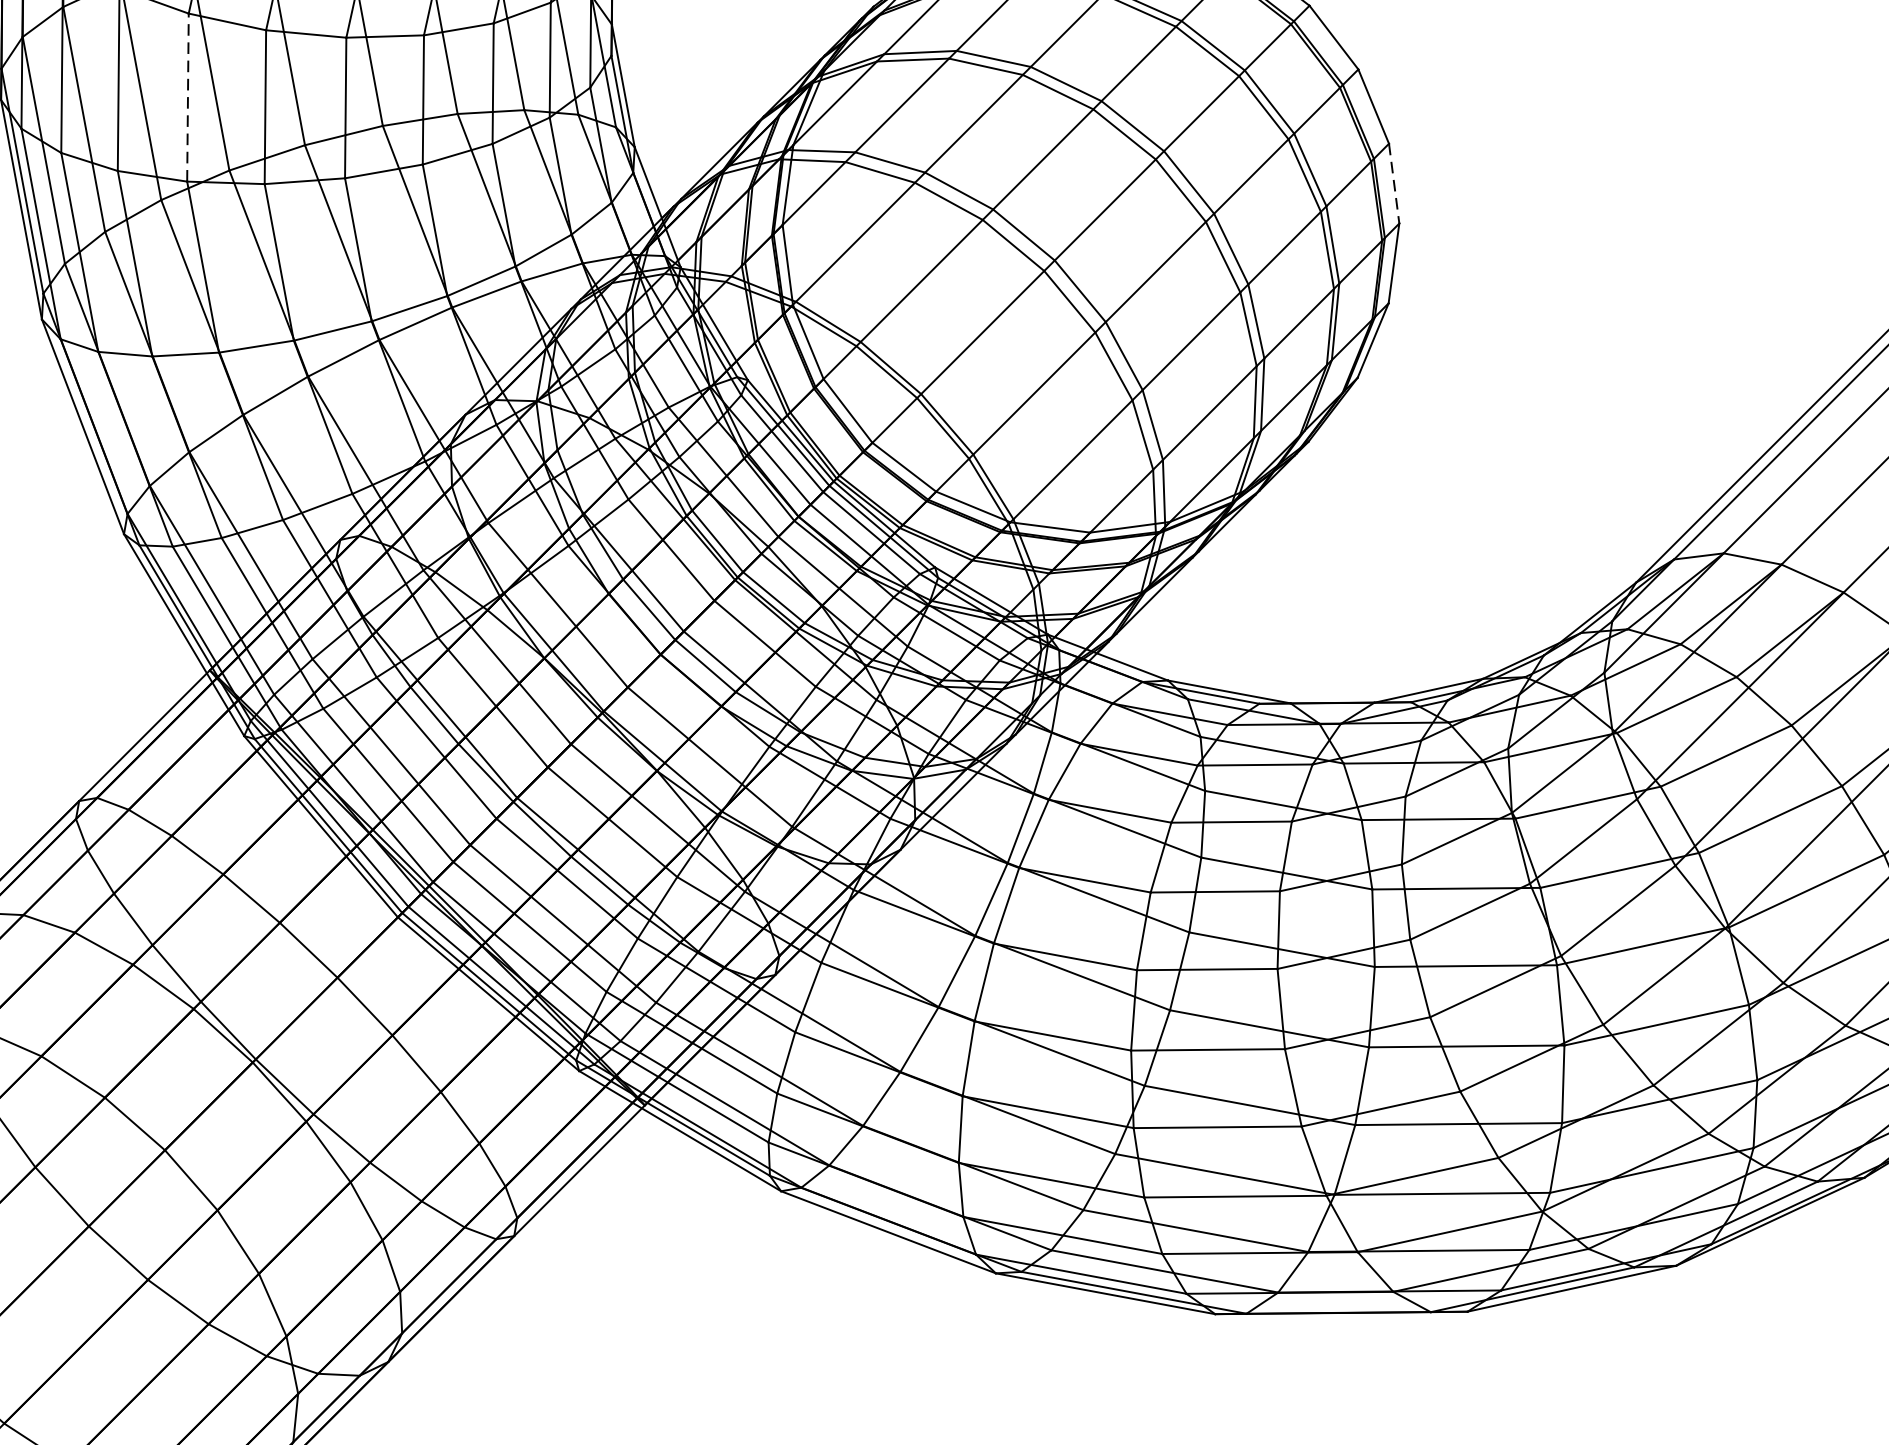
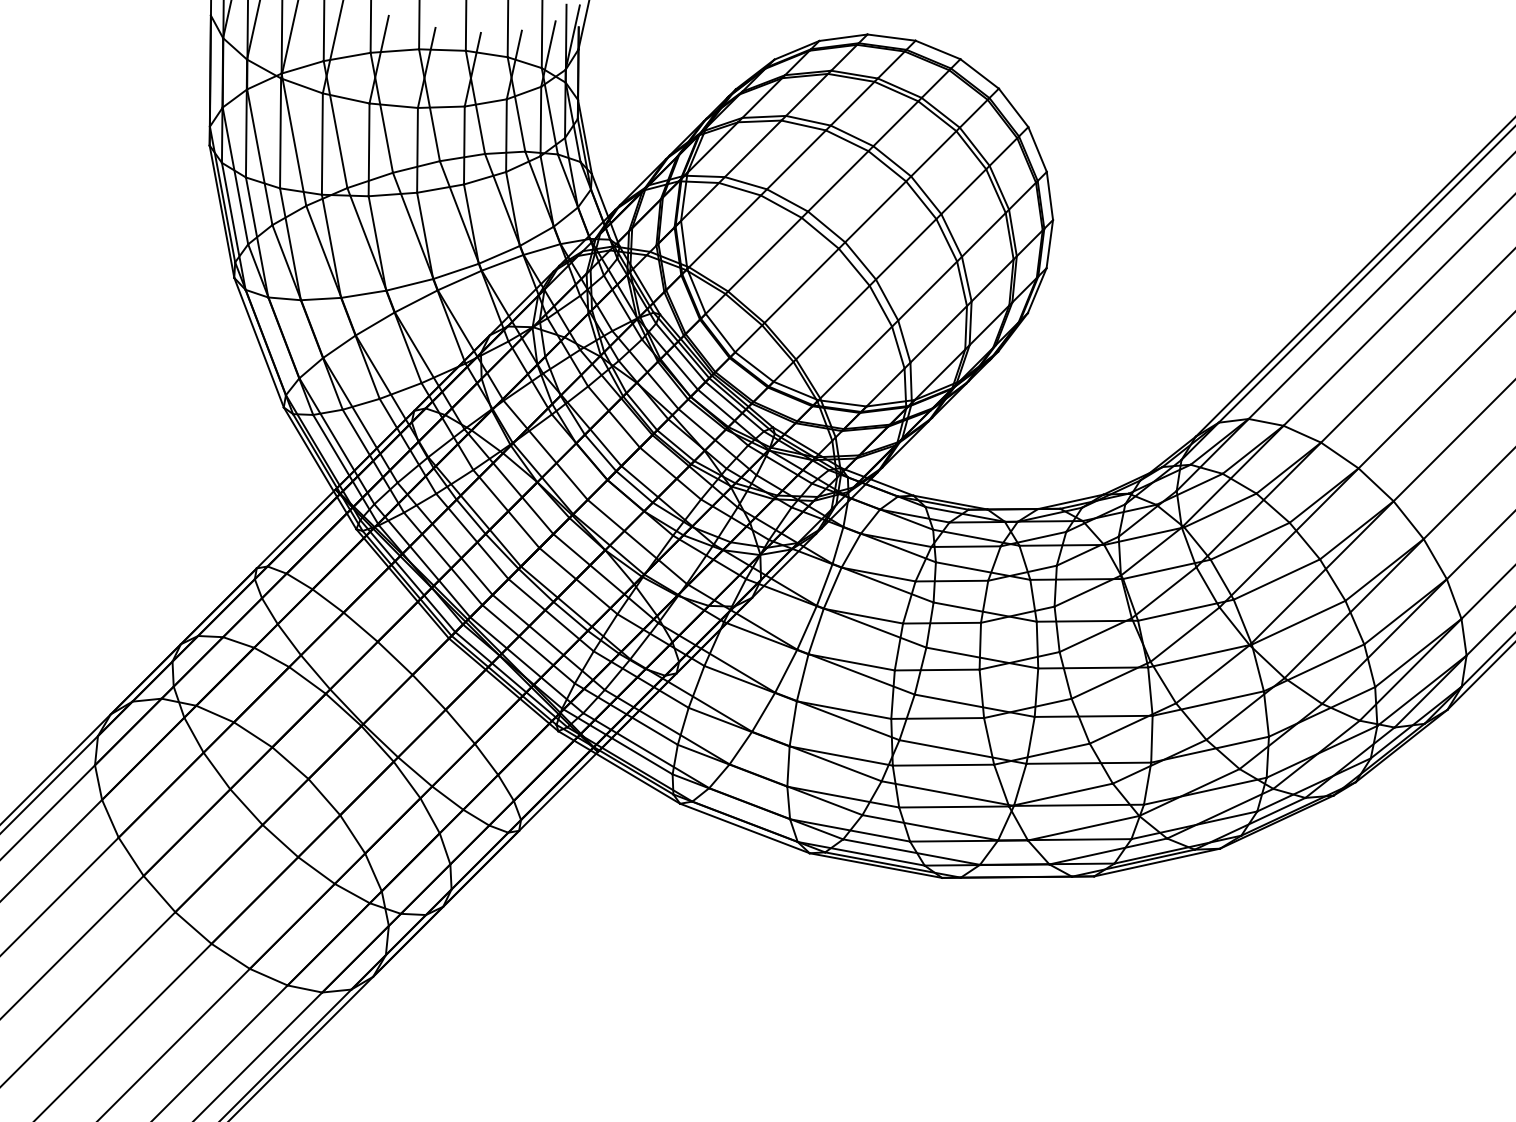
line: (188, 98) -> (322, 144), dashed -> solid
line: (1395, 184) -> (1050, 196), dashed -> solid

